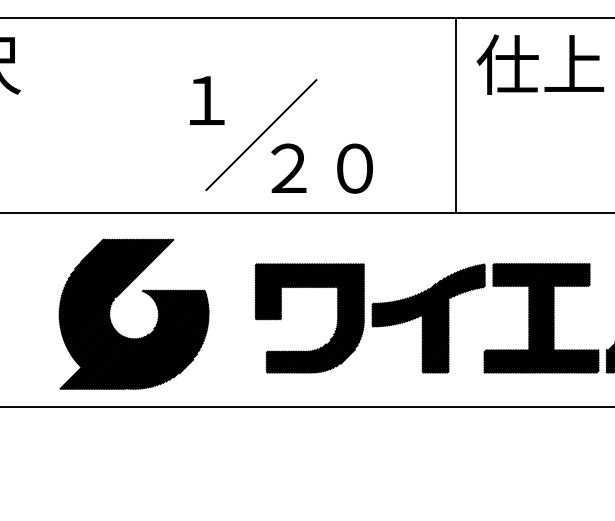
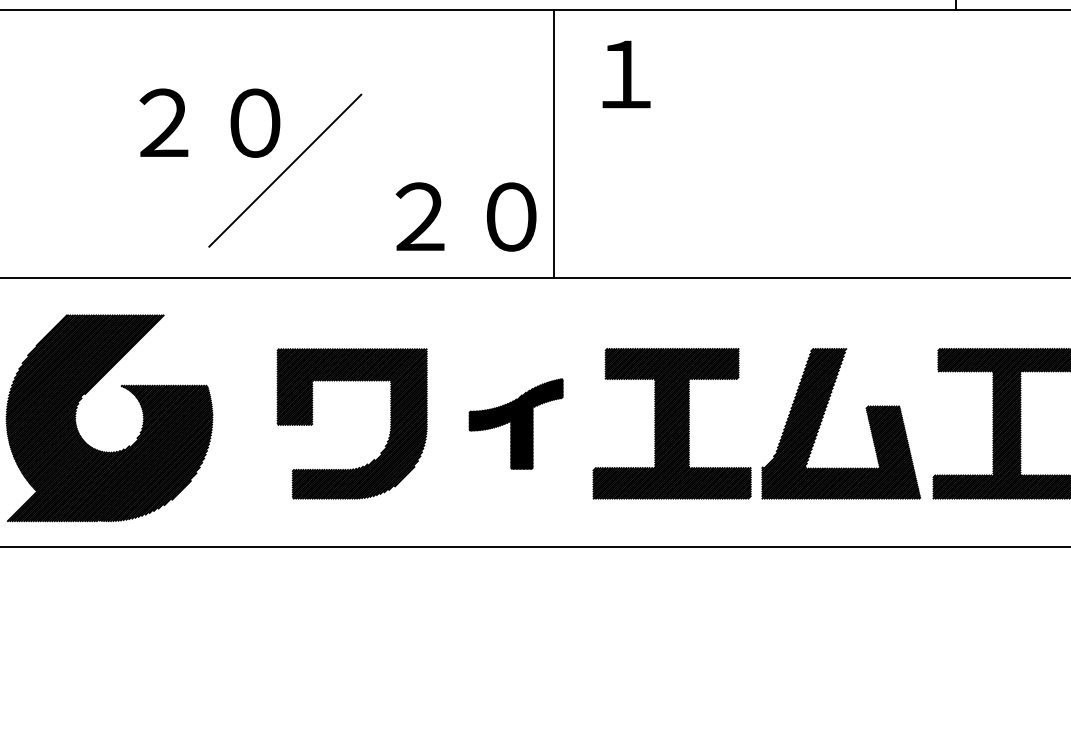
text: (540, 64) -> (670, 73), 仕上 -> １
text: (206, 100) -> (209, 122), １ -> ２０
text: (321, 168) -> (465, 216), moved
part: (428, 318) -> (515, 423), size x0.6

